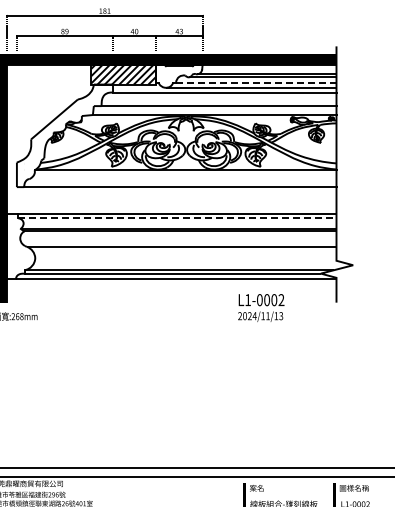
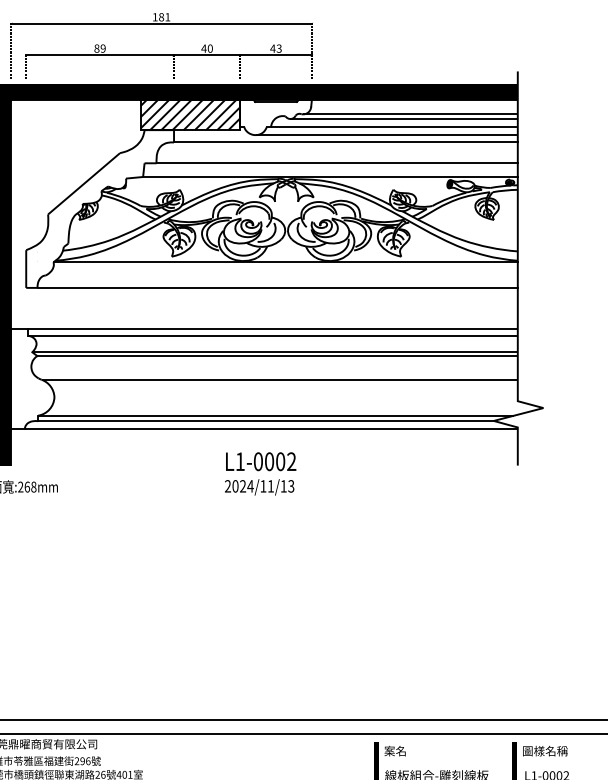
line: (256, 82) -> (394, 126), dashed -> solid
line: (177, 218) -> (273, 336), dashed -> solid
text: (261, 307) -> (260, 473), moved

